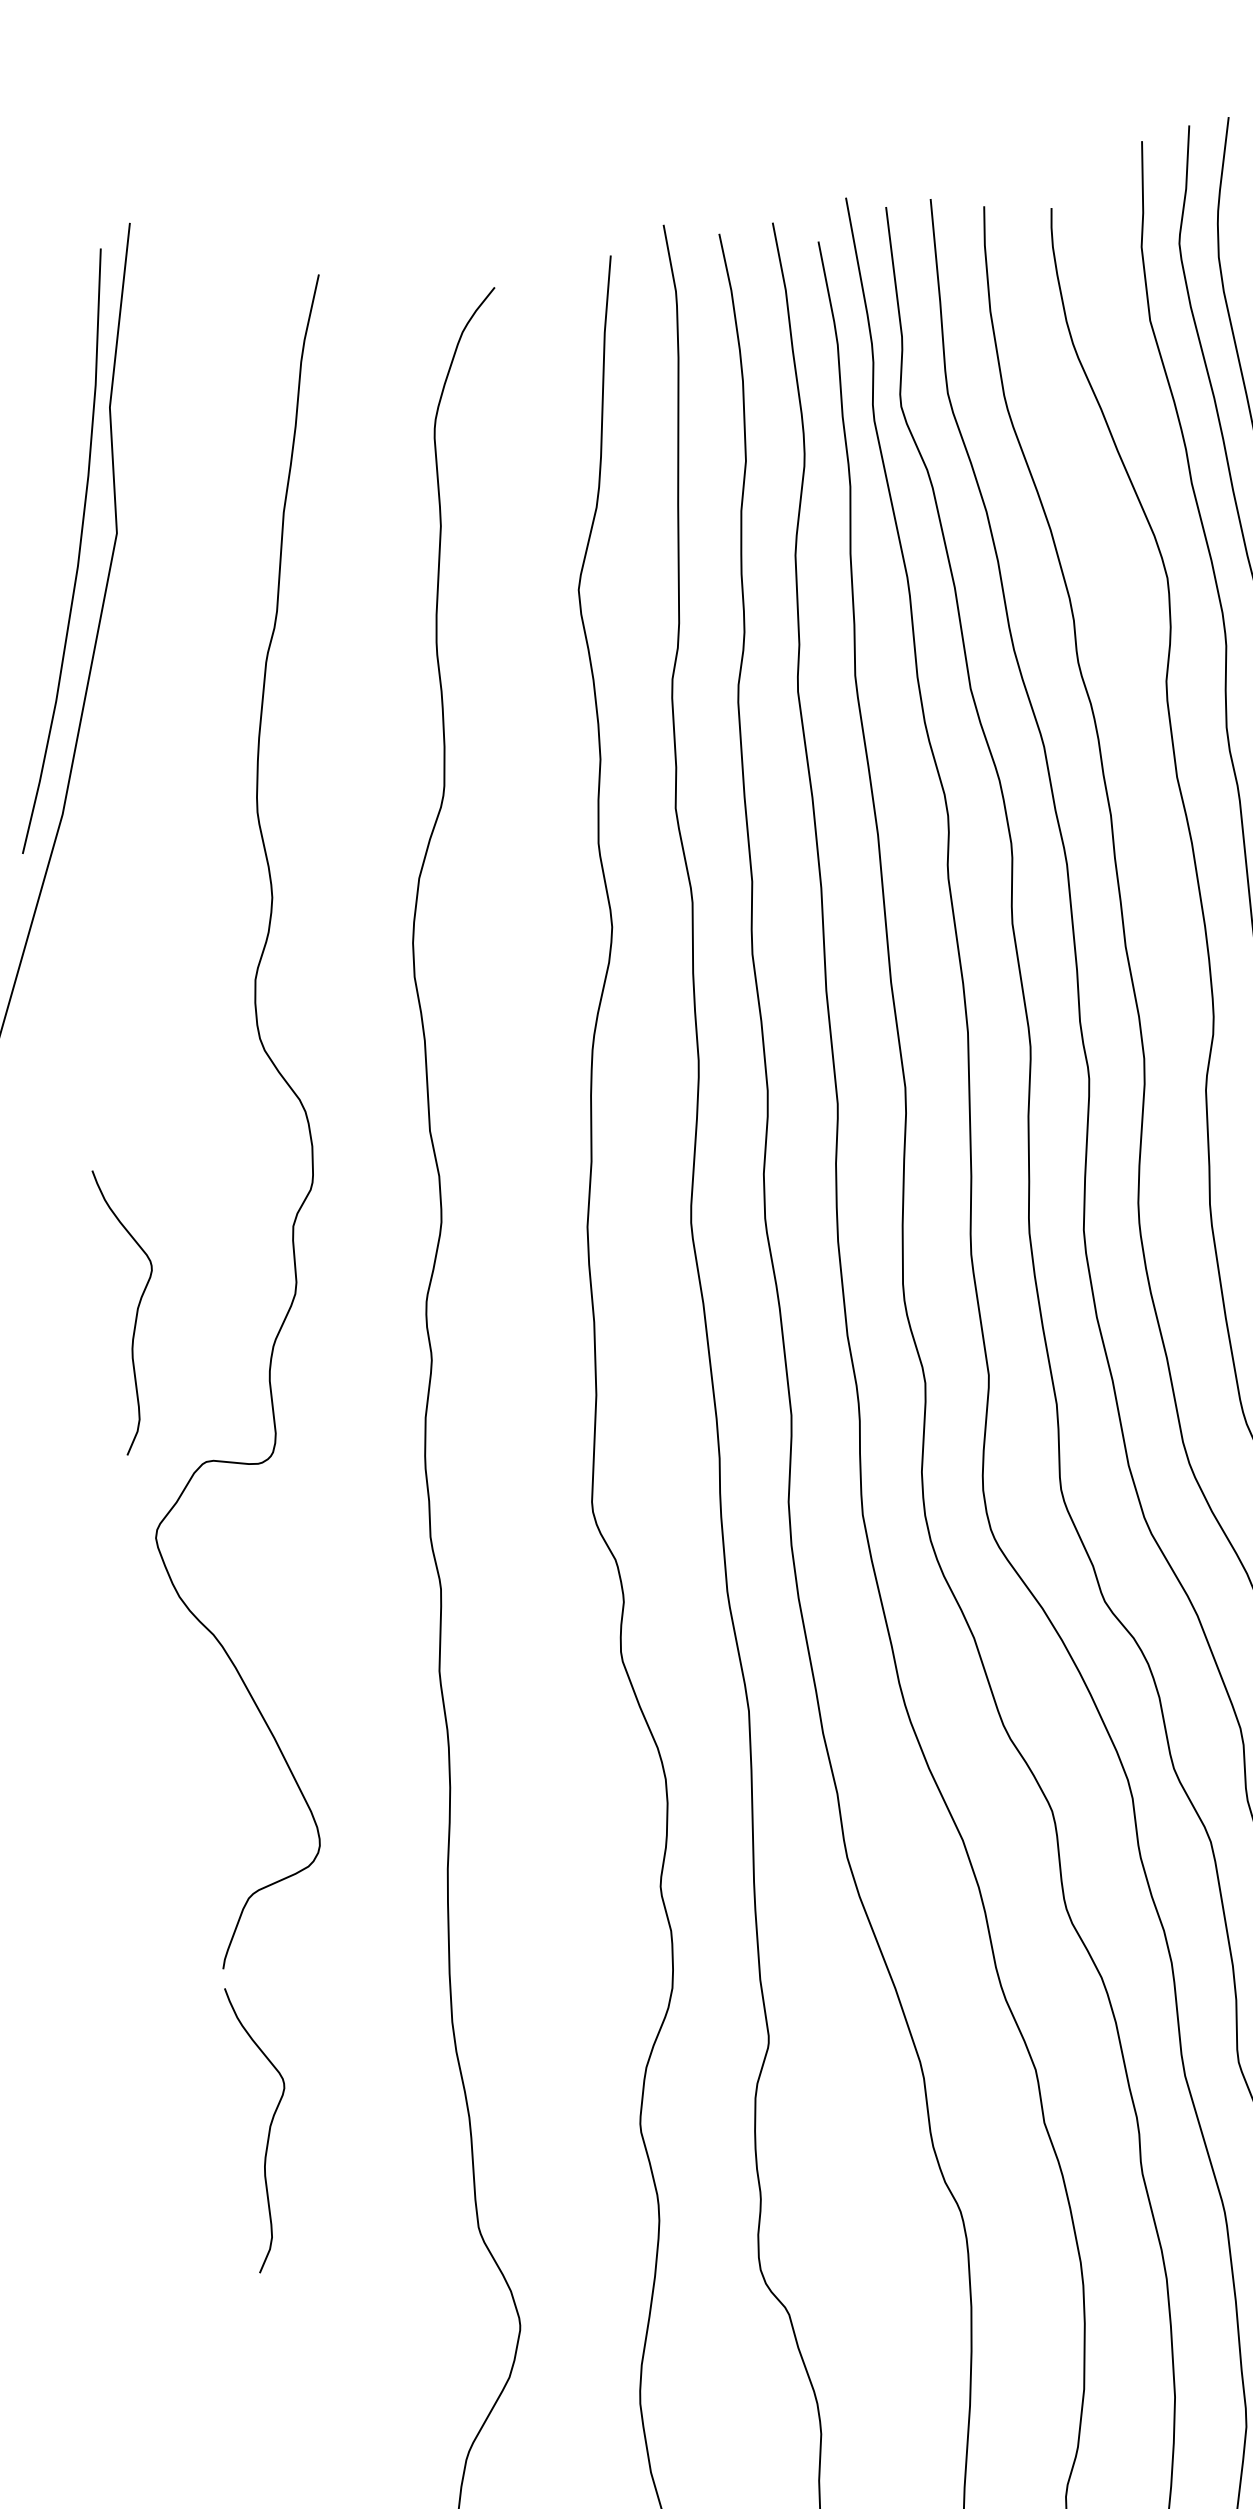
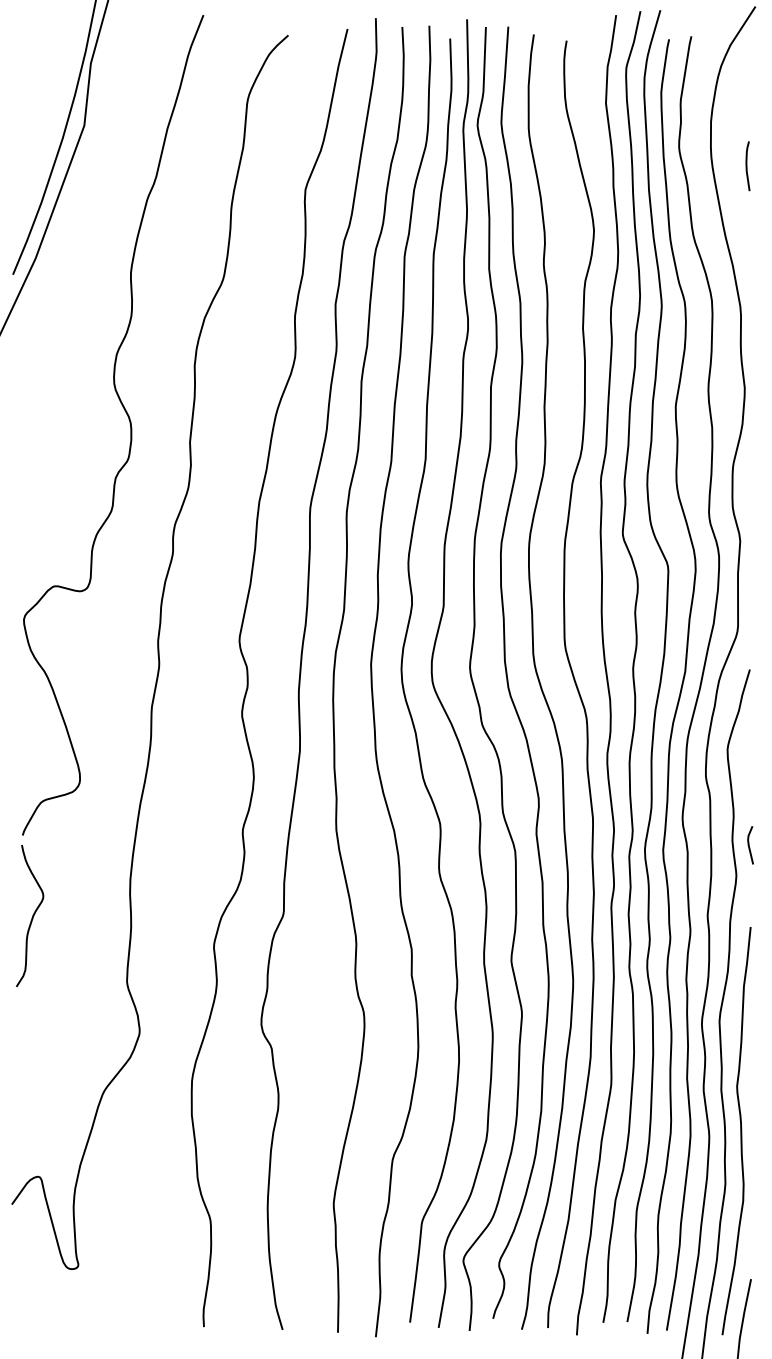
curve: (134, 1312) -> (31, 507), removed

